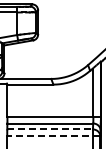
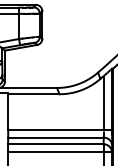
line: (50, 129) -> (56, 144), dashed -> solid
line: (53, 136) -> (59, 152), dashed -> solid

